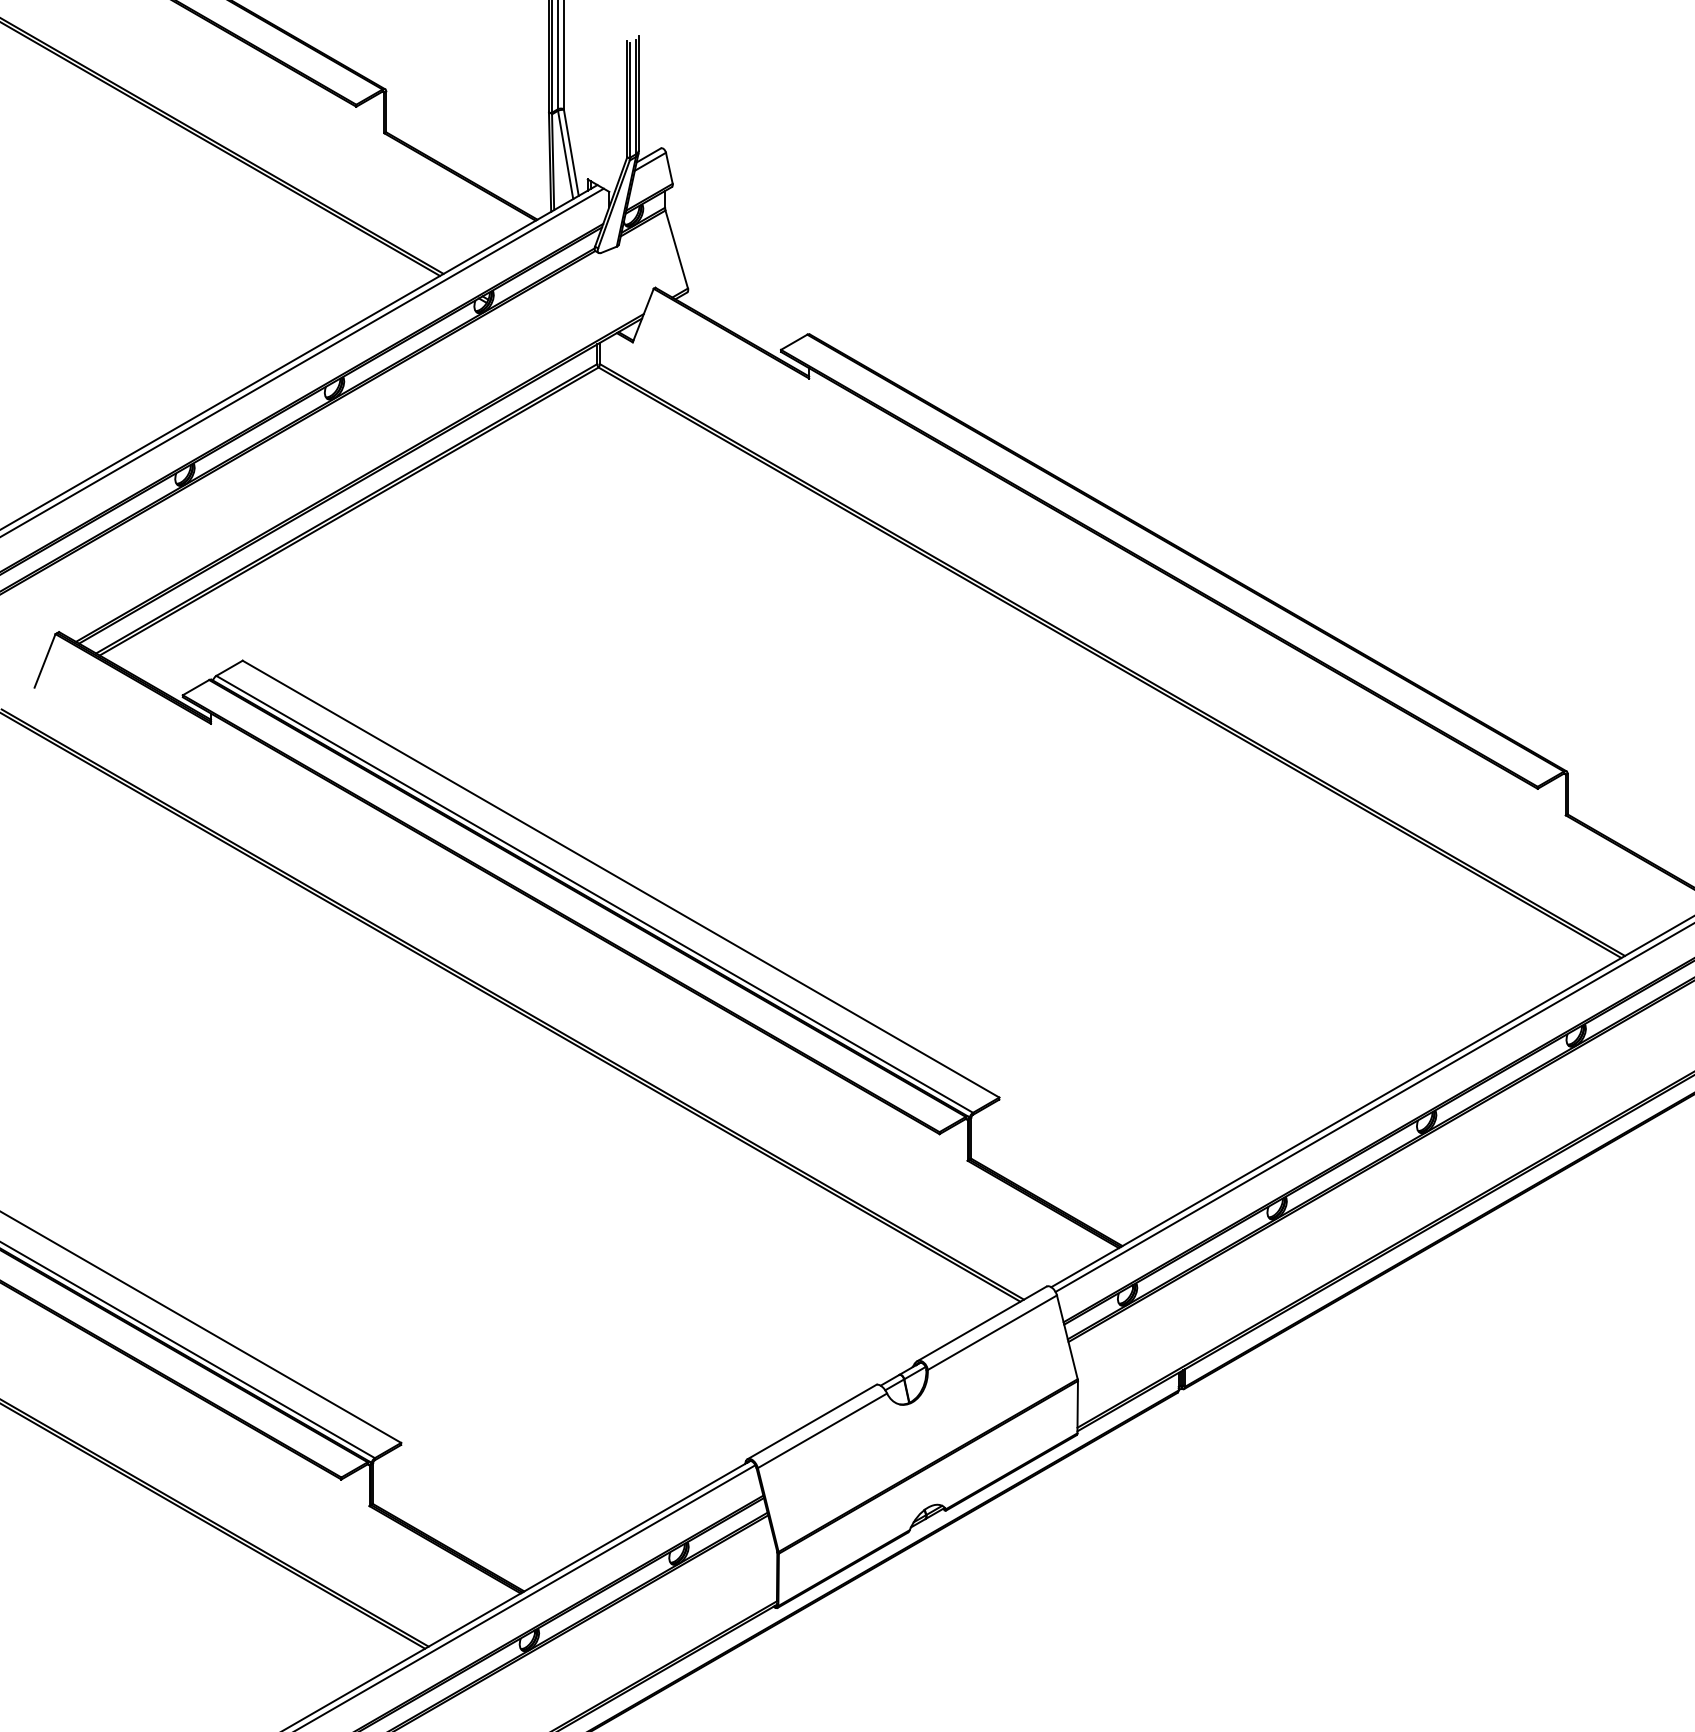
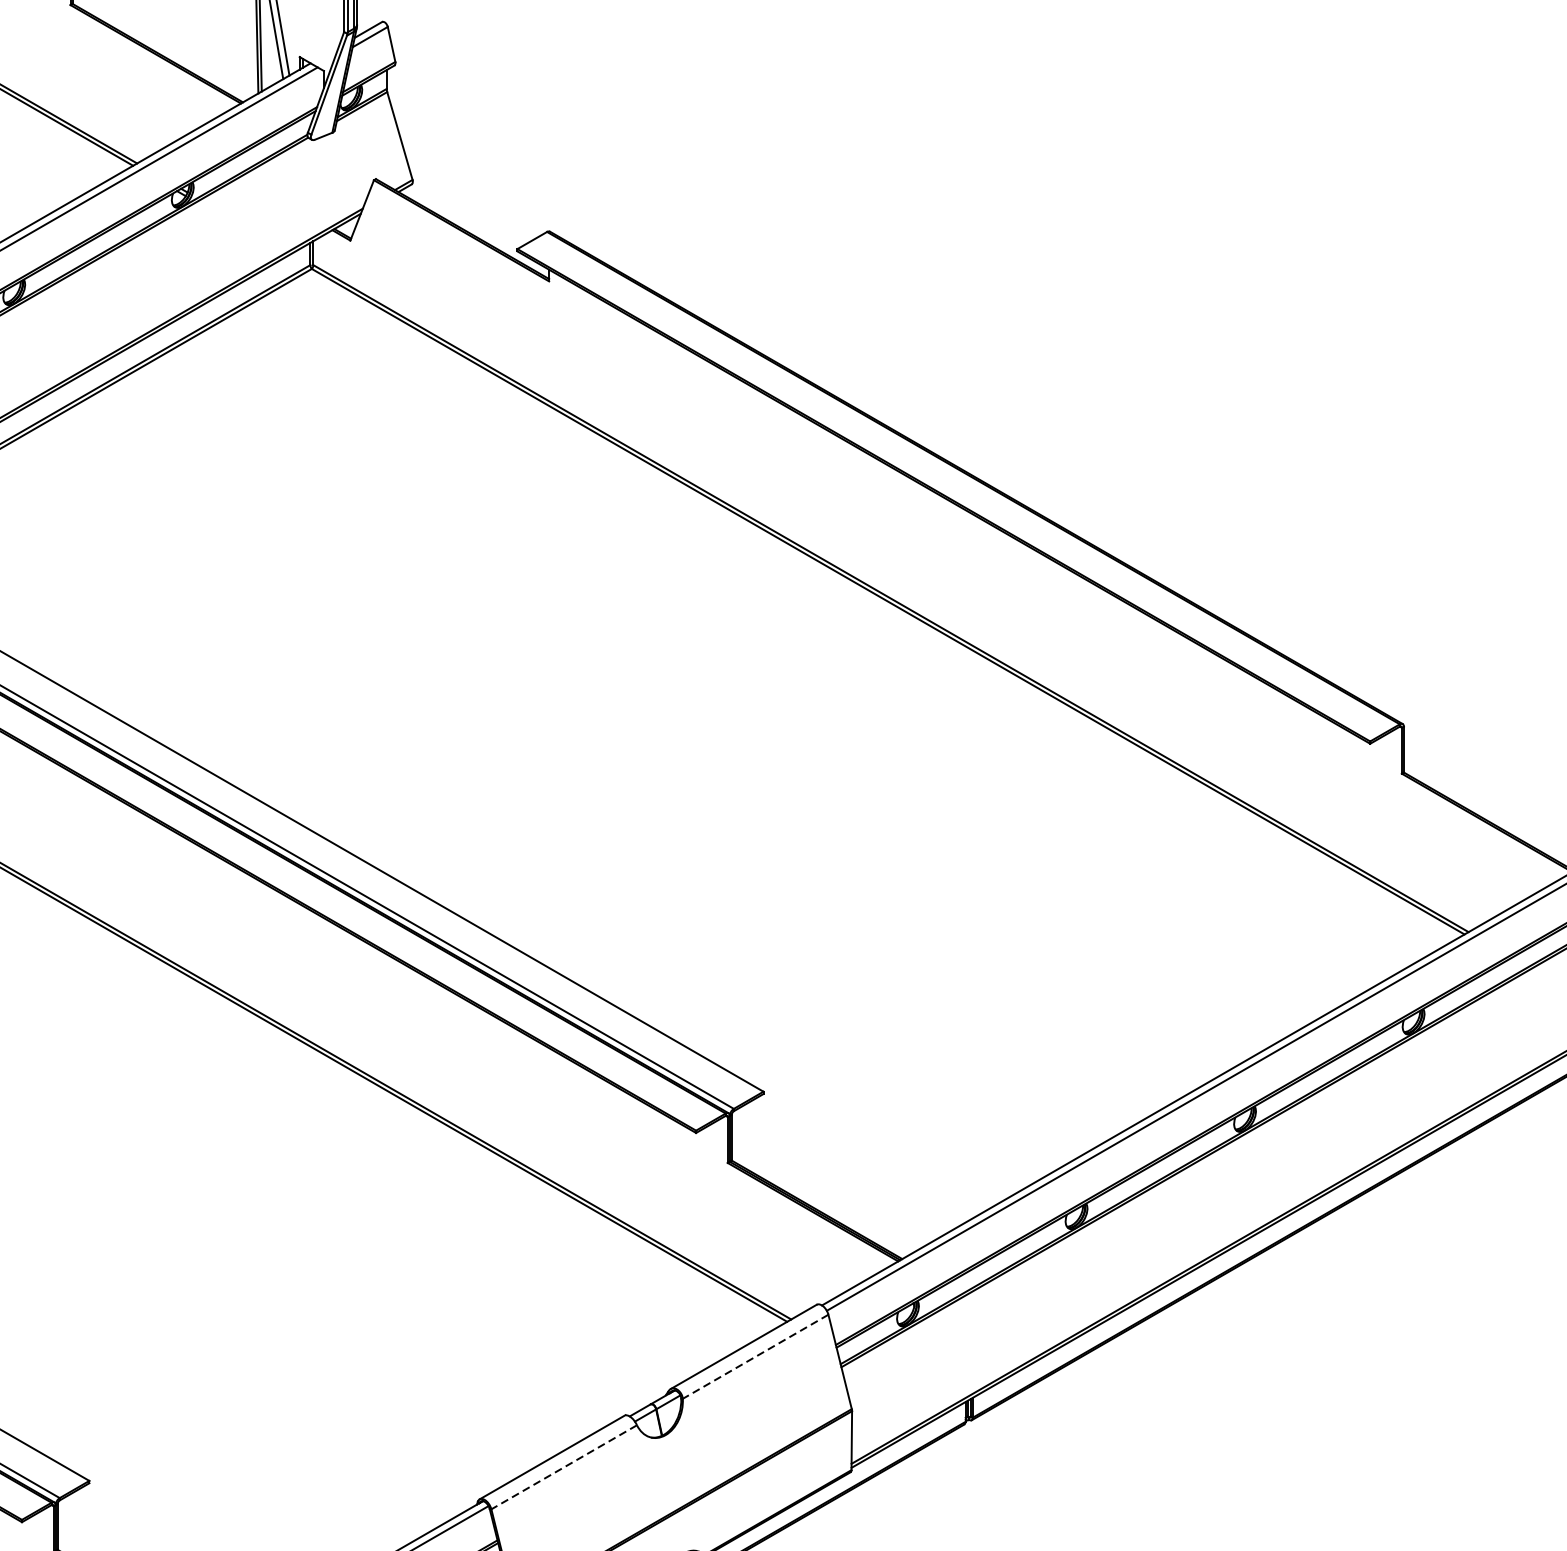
line: (992, 1332) -> (755, 1356), solid -> dashed
line: (822, 1430) -> (564, 1466), solid -> dashed

